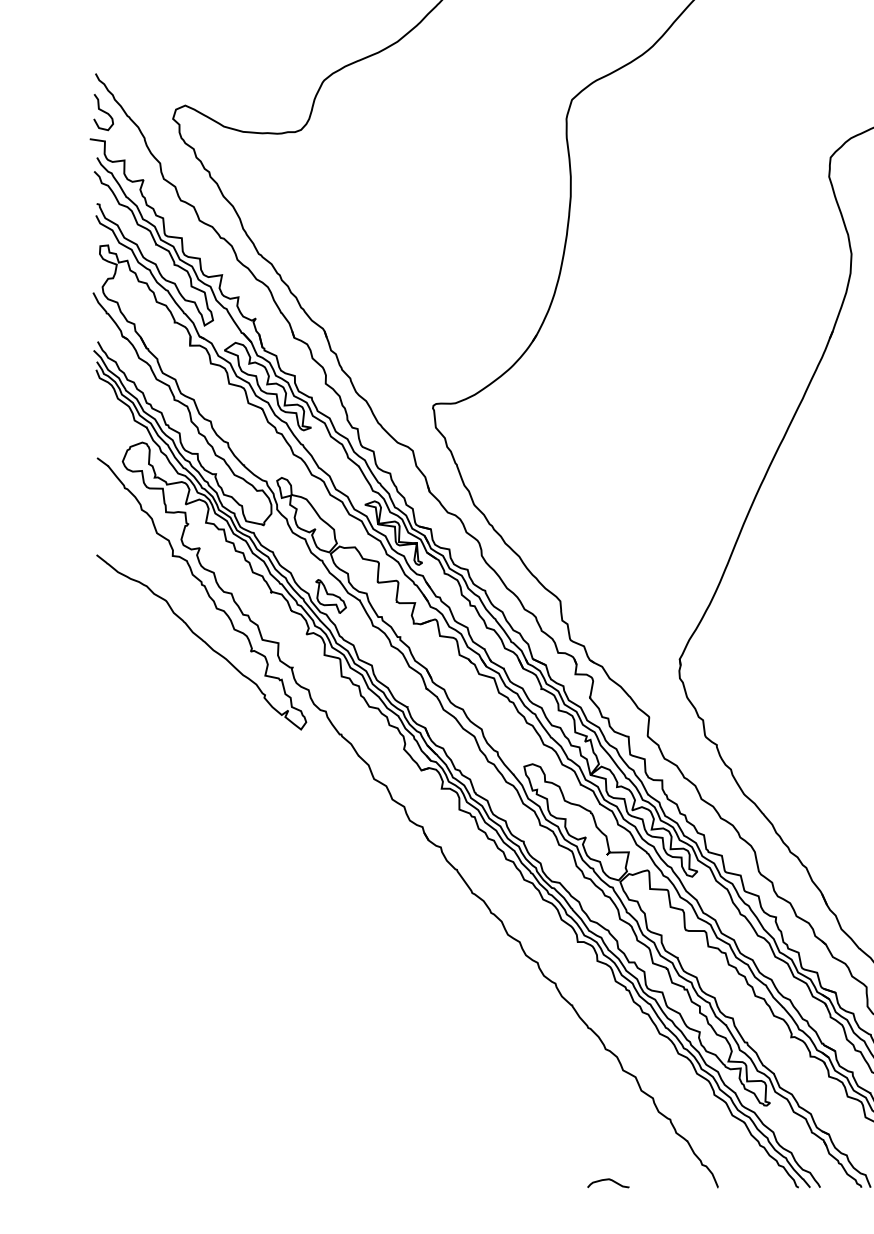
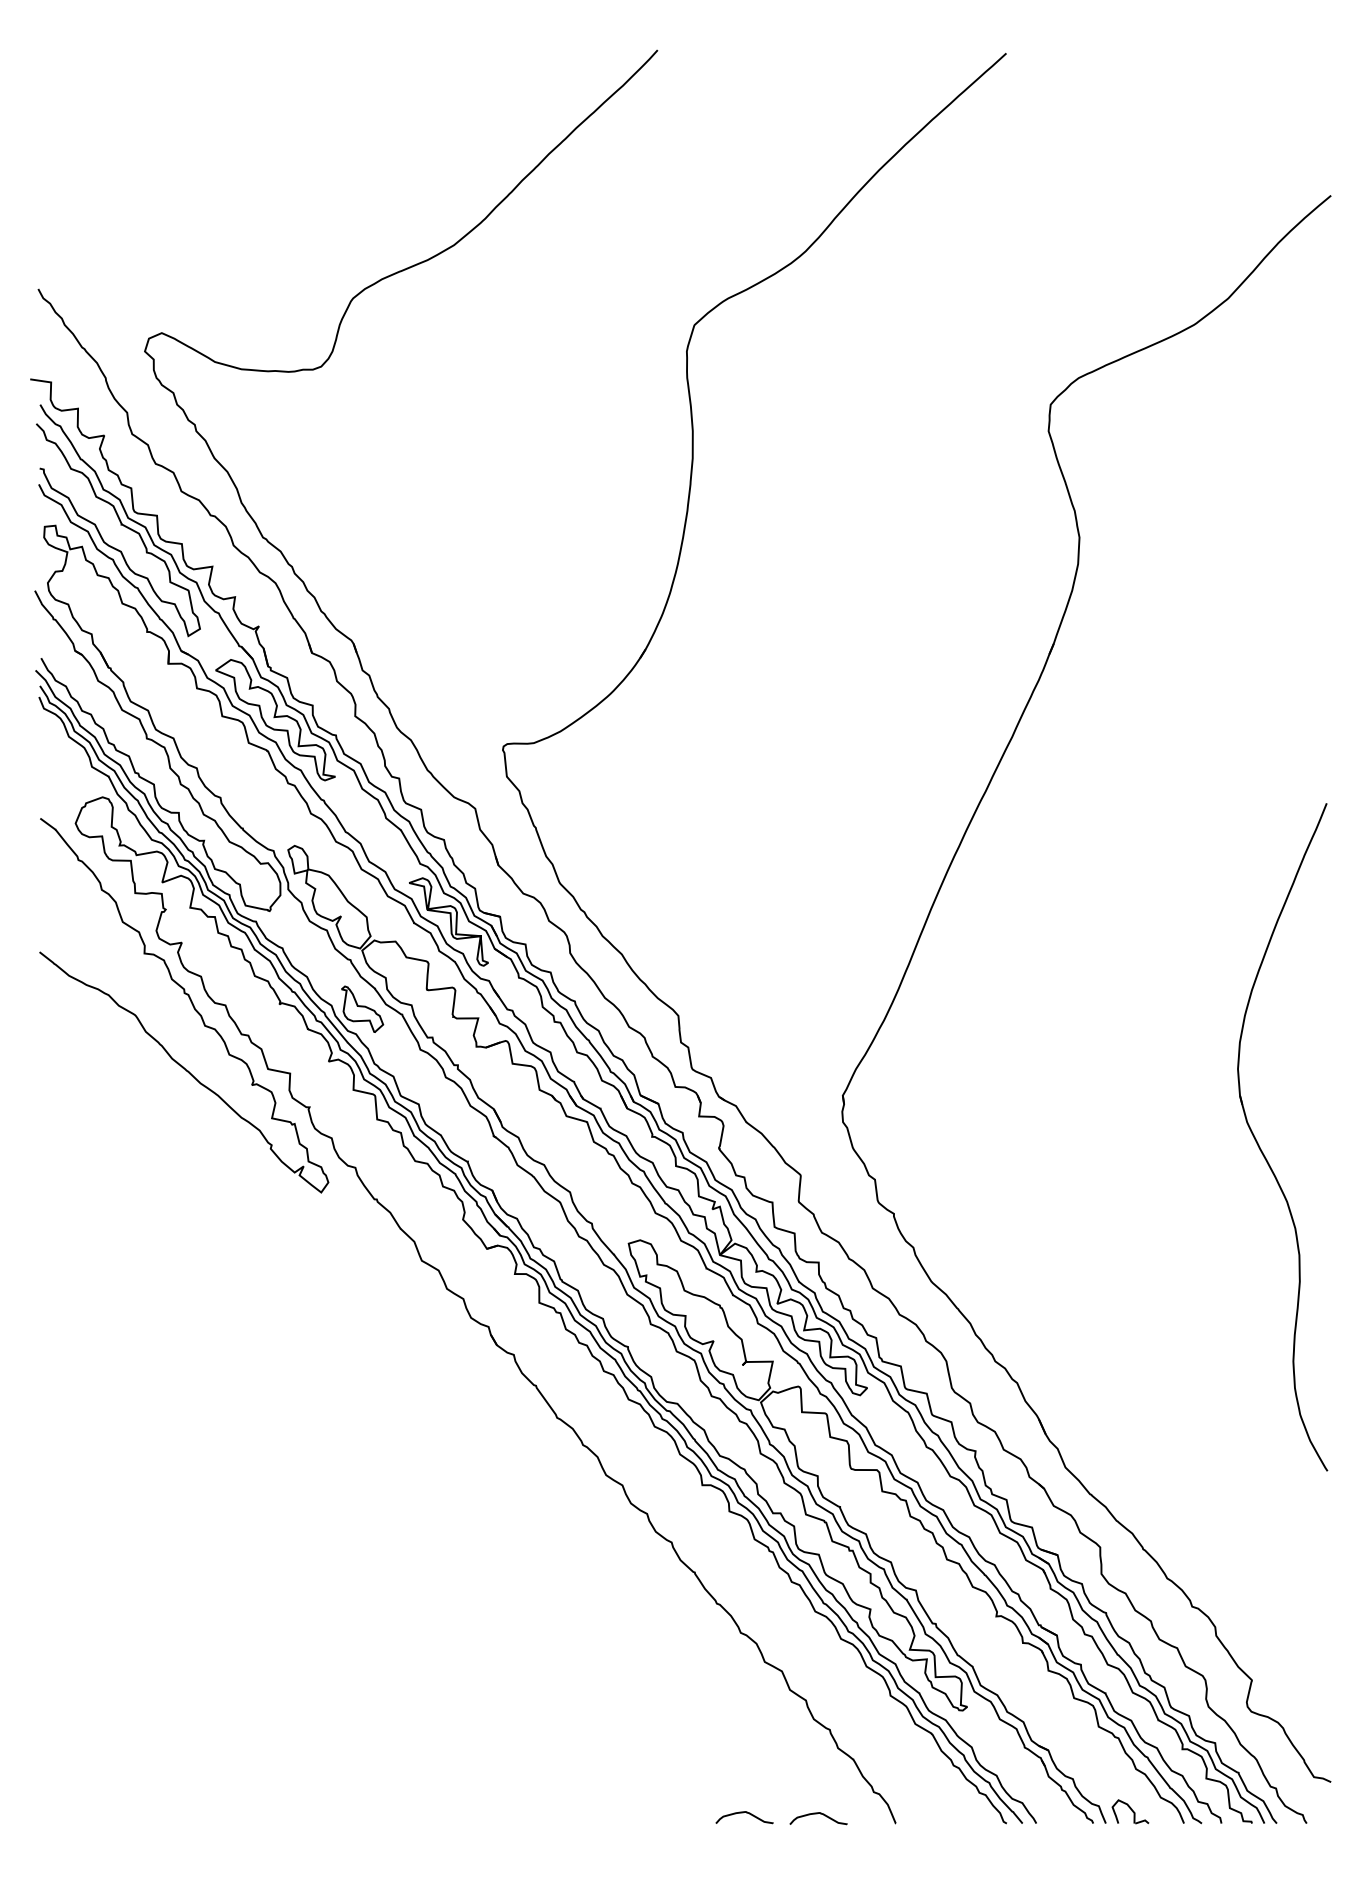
curve: (103, 112) -> (49, 342), removed
curve: (661, 1181) -> (817, 1814), added

